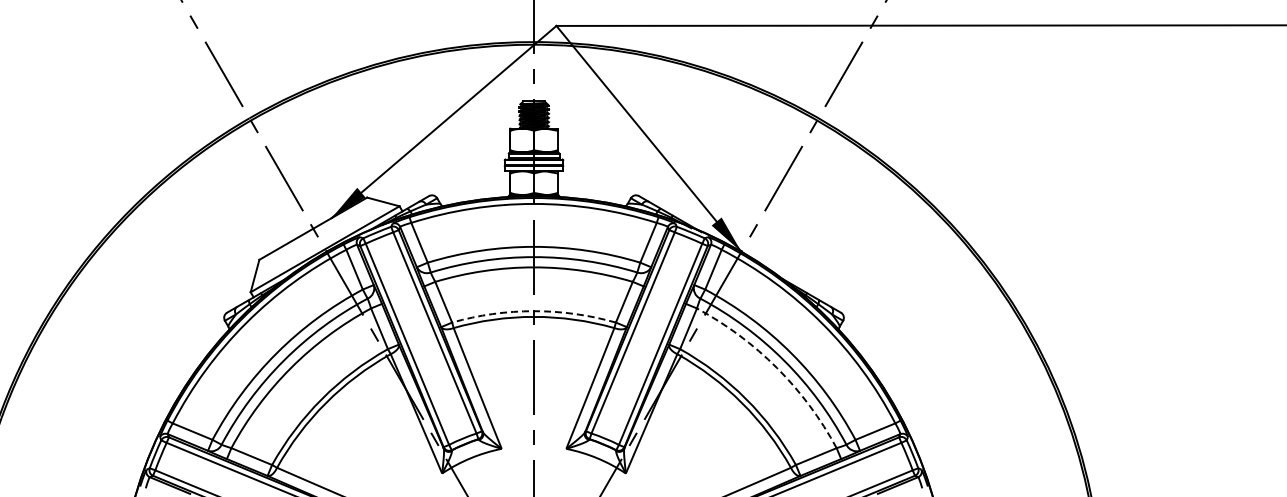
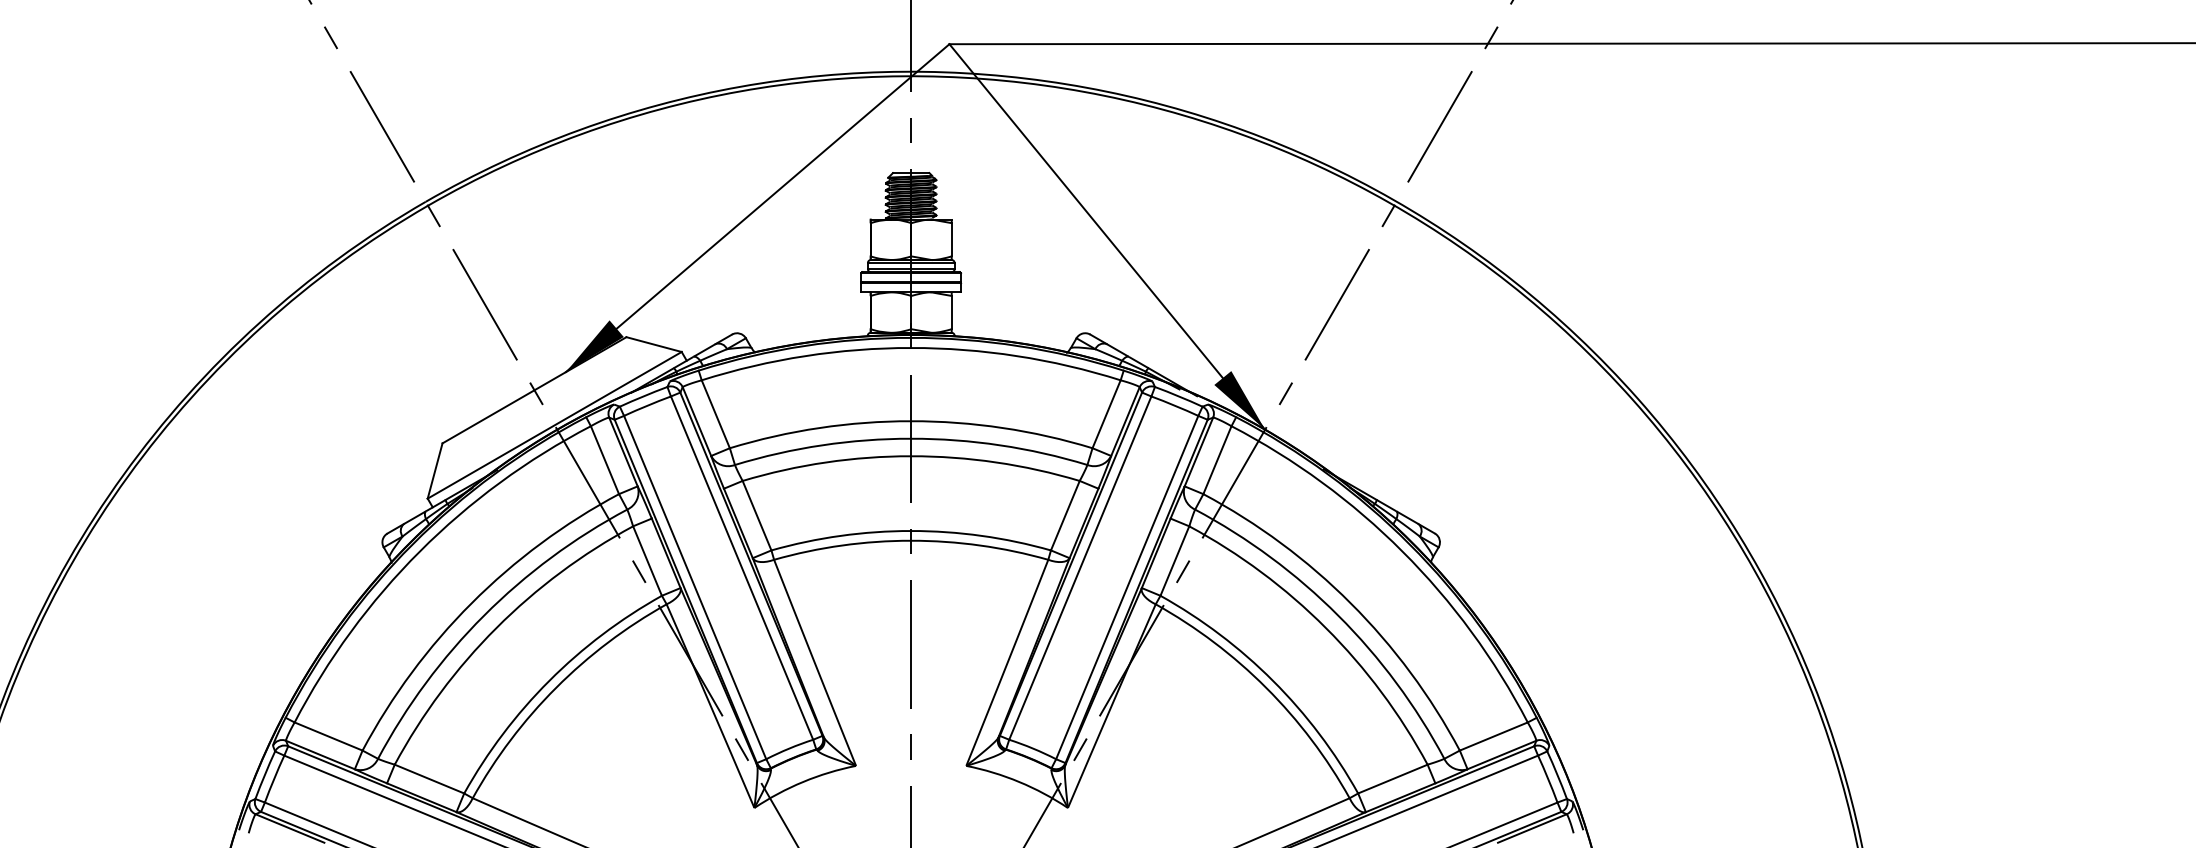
arc: (534, 311) -> (911, 531), dashed -> solid
arc: (777, 368) -> (1326, 628), dashed -> solid

